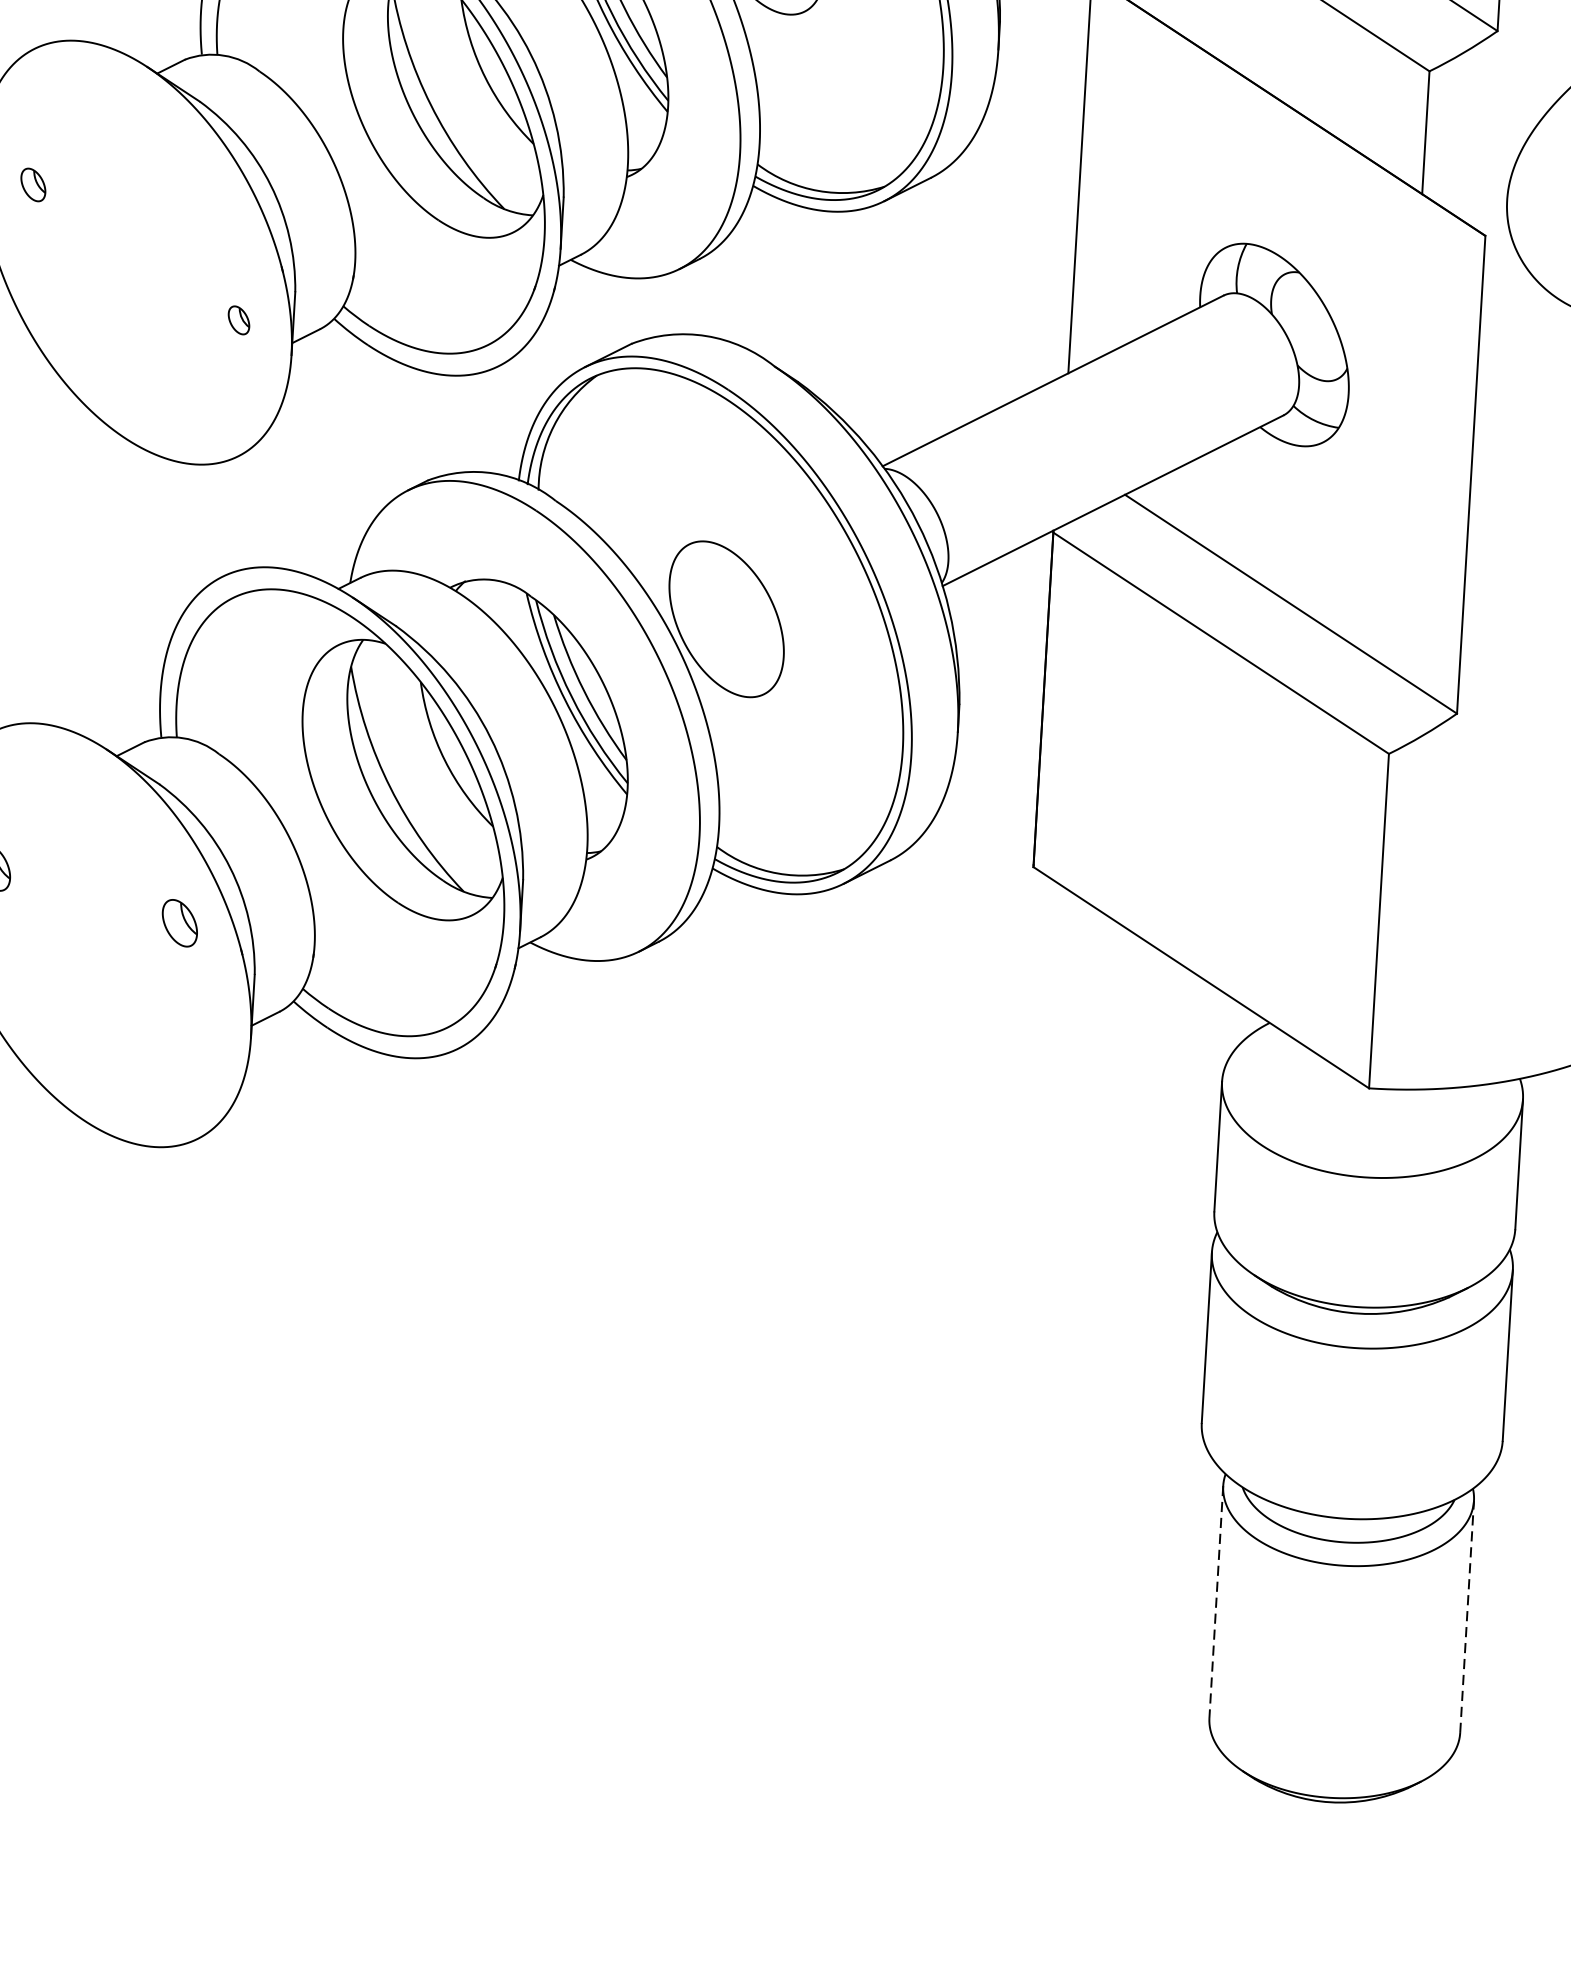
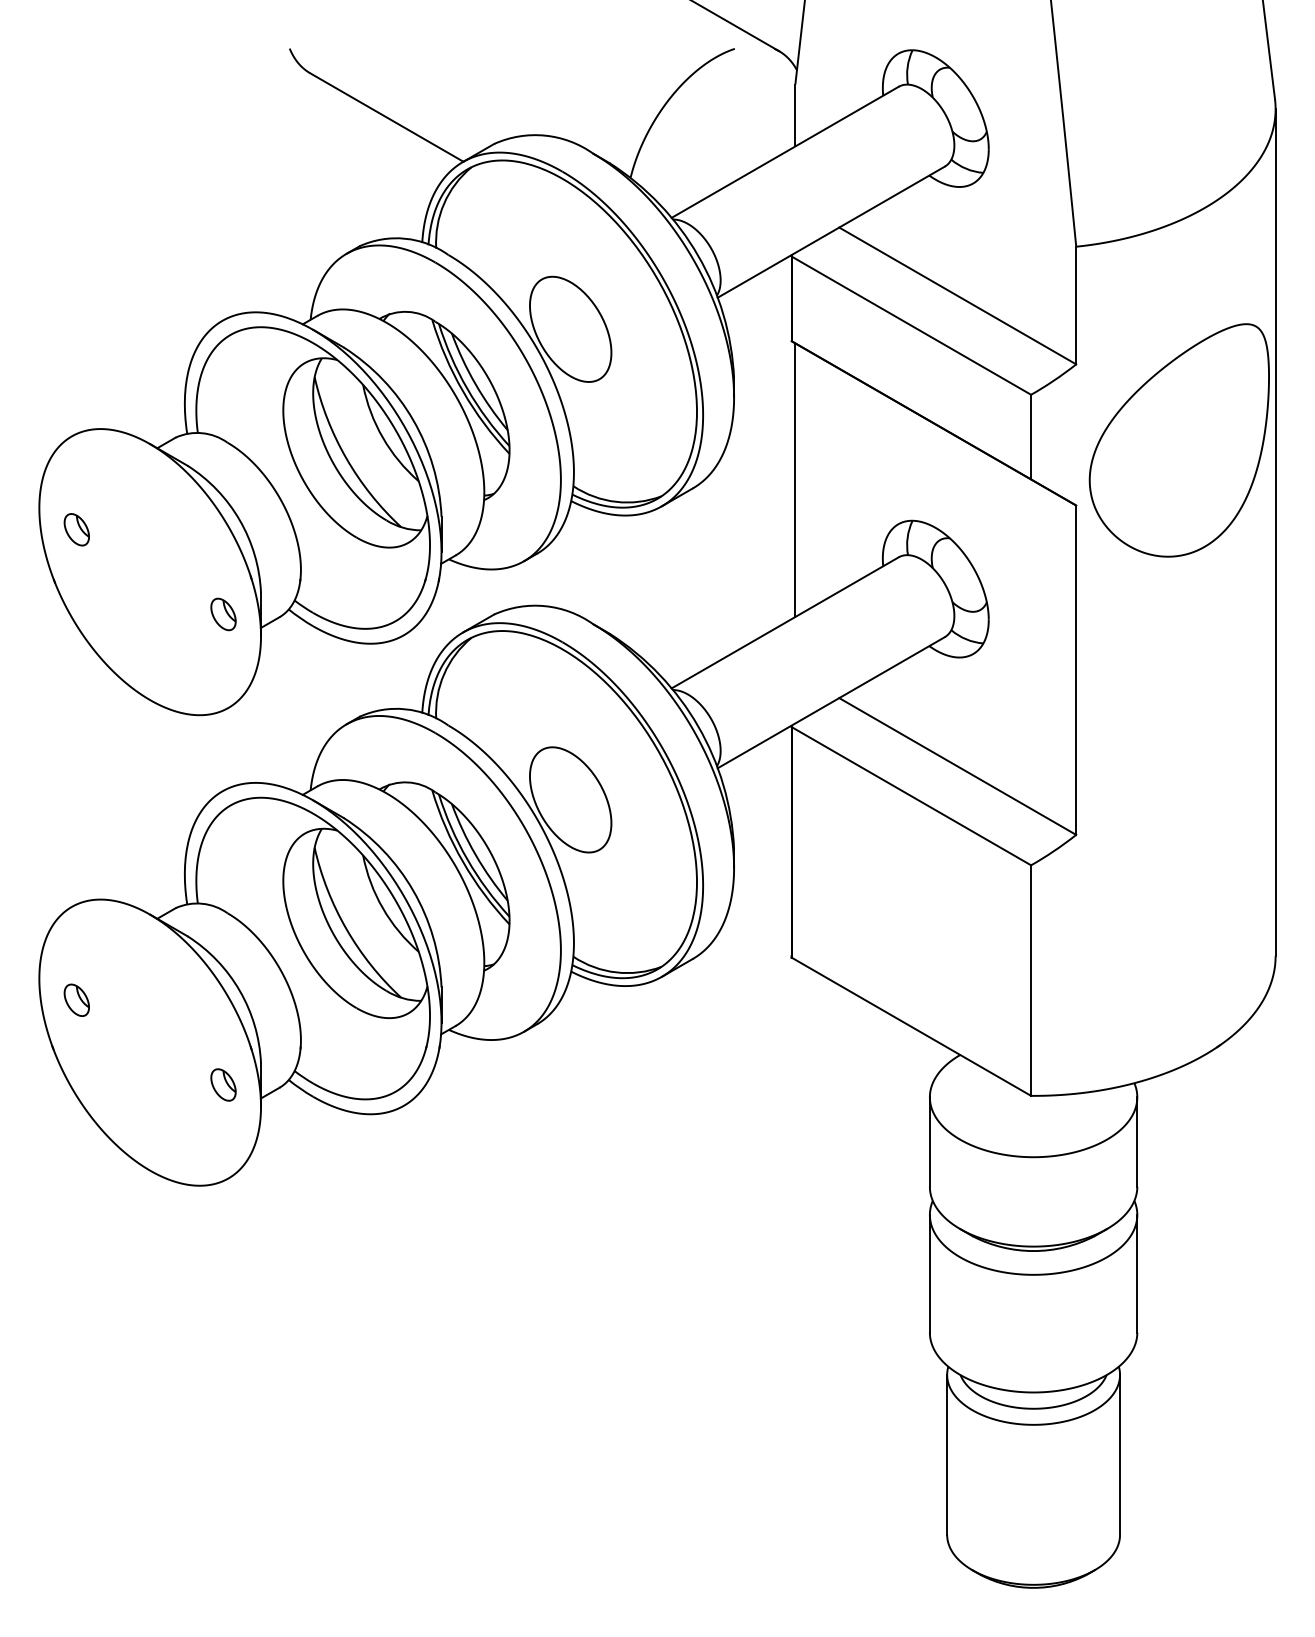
part: (33, 184) -> (76, 529), size x1.43
part: (238, 320) -> (223, 614), size x1.67
part: (179, 922) -> (223, 1084), moved
line: (1216, 1601) -> (947, 1454), dashed -> solid
line: (1467, 1616) -> (1120, 1454), dashed -> solid

